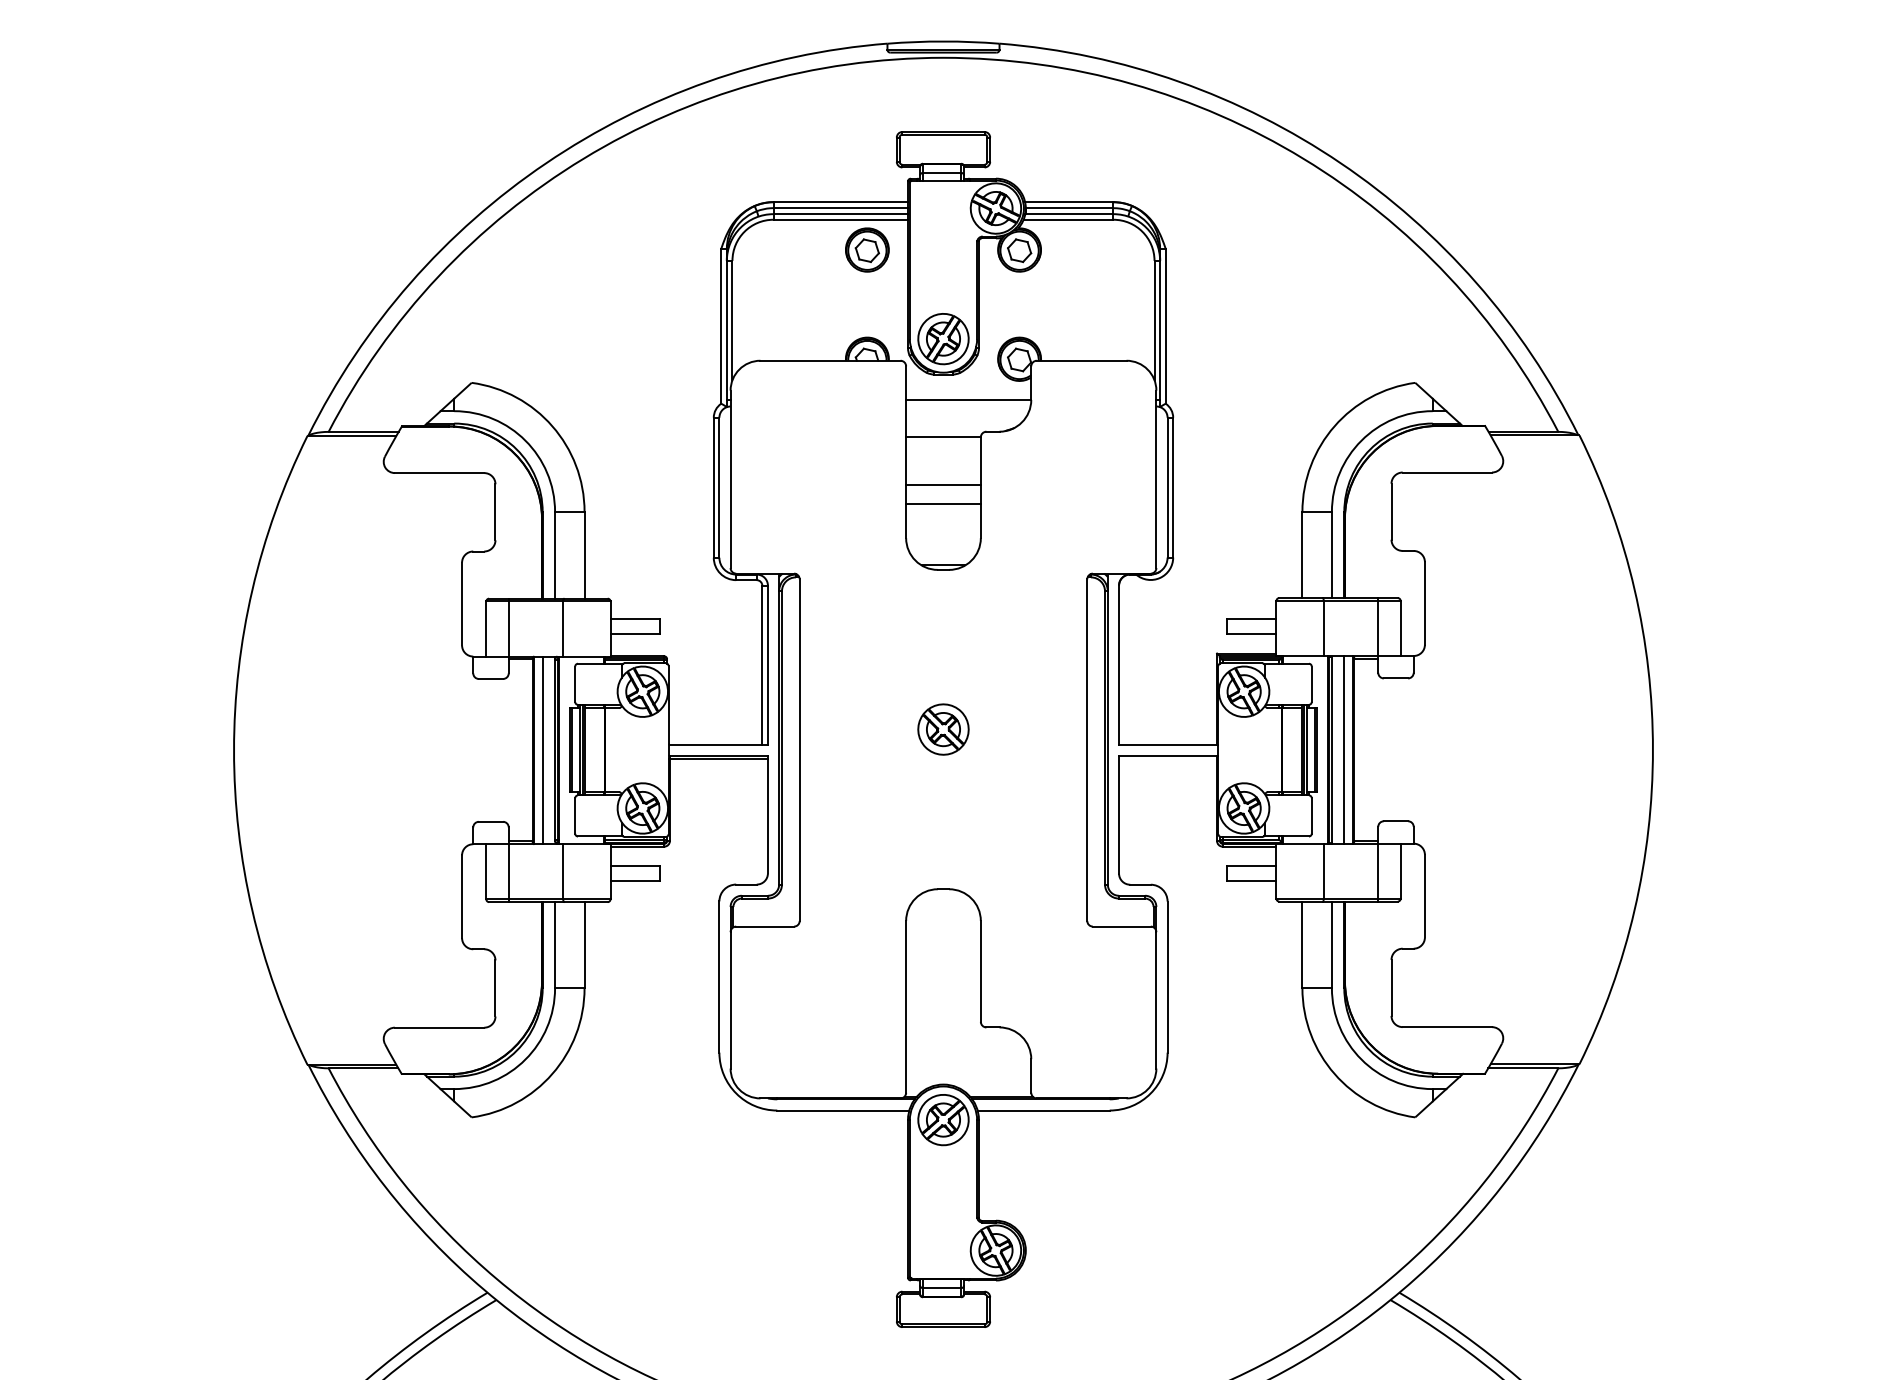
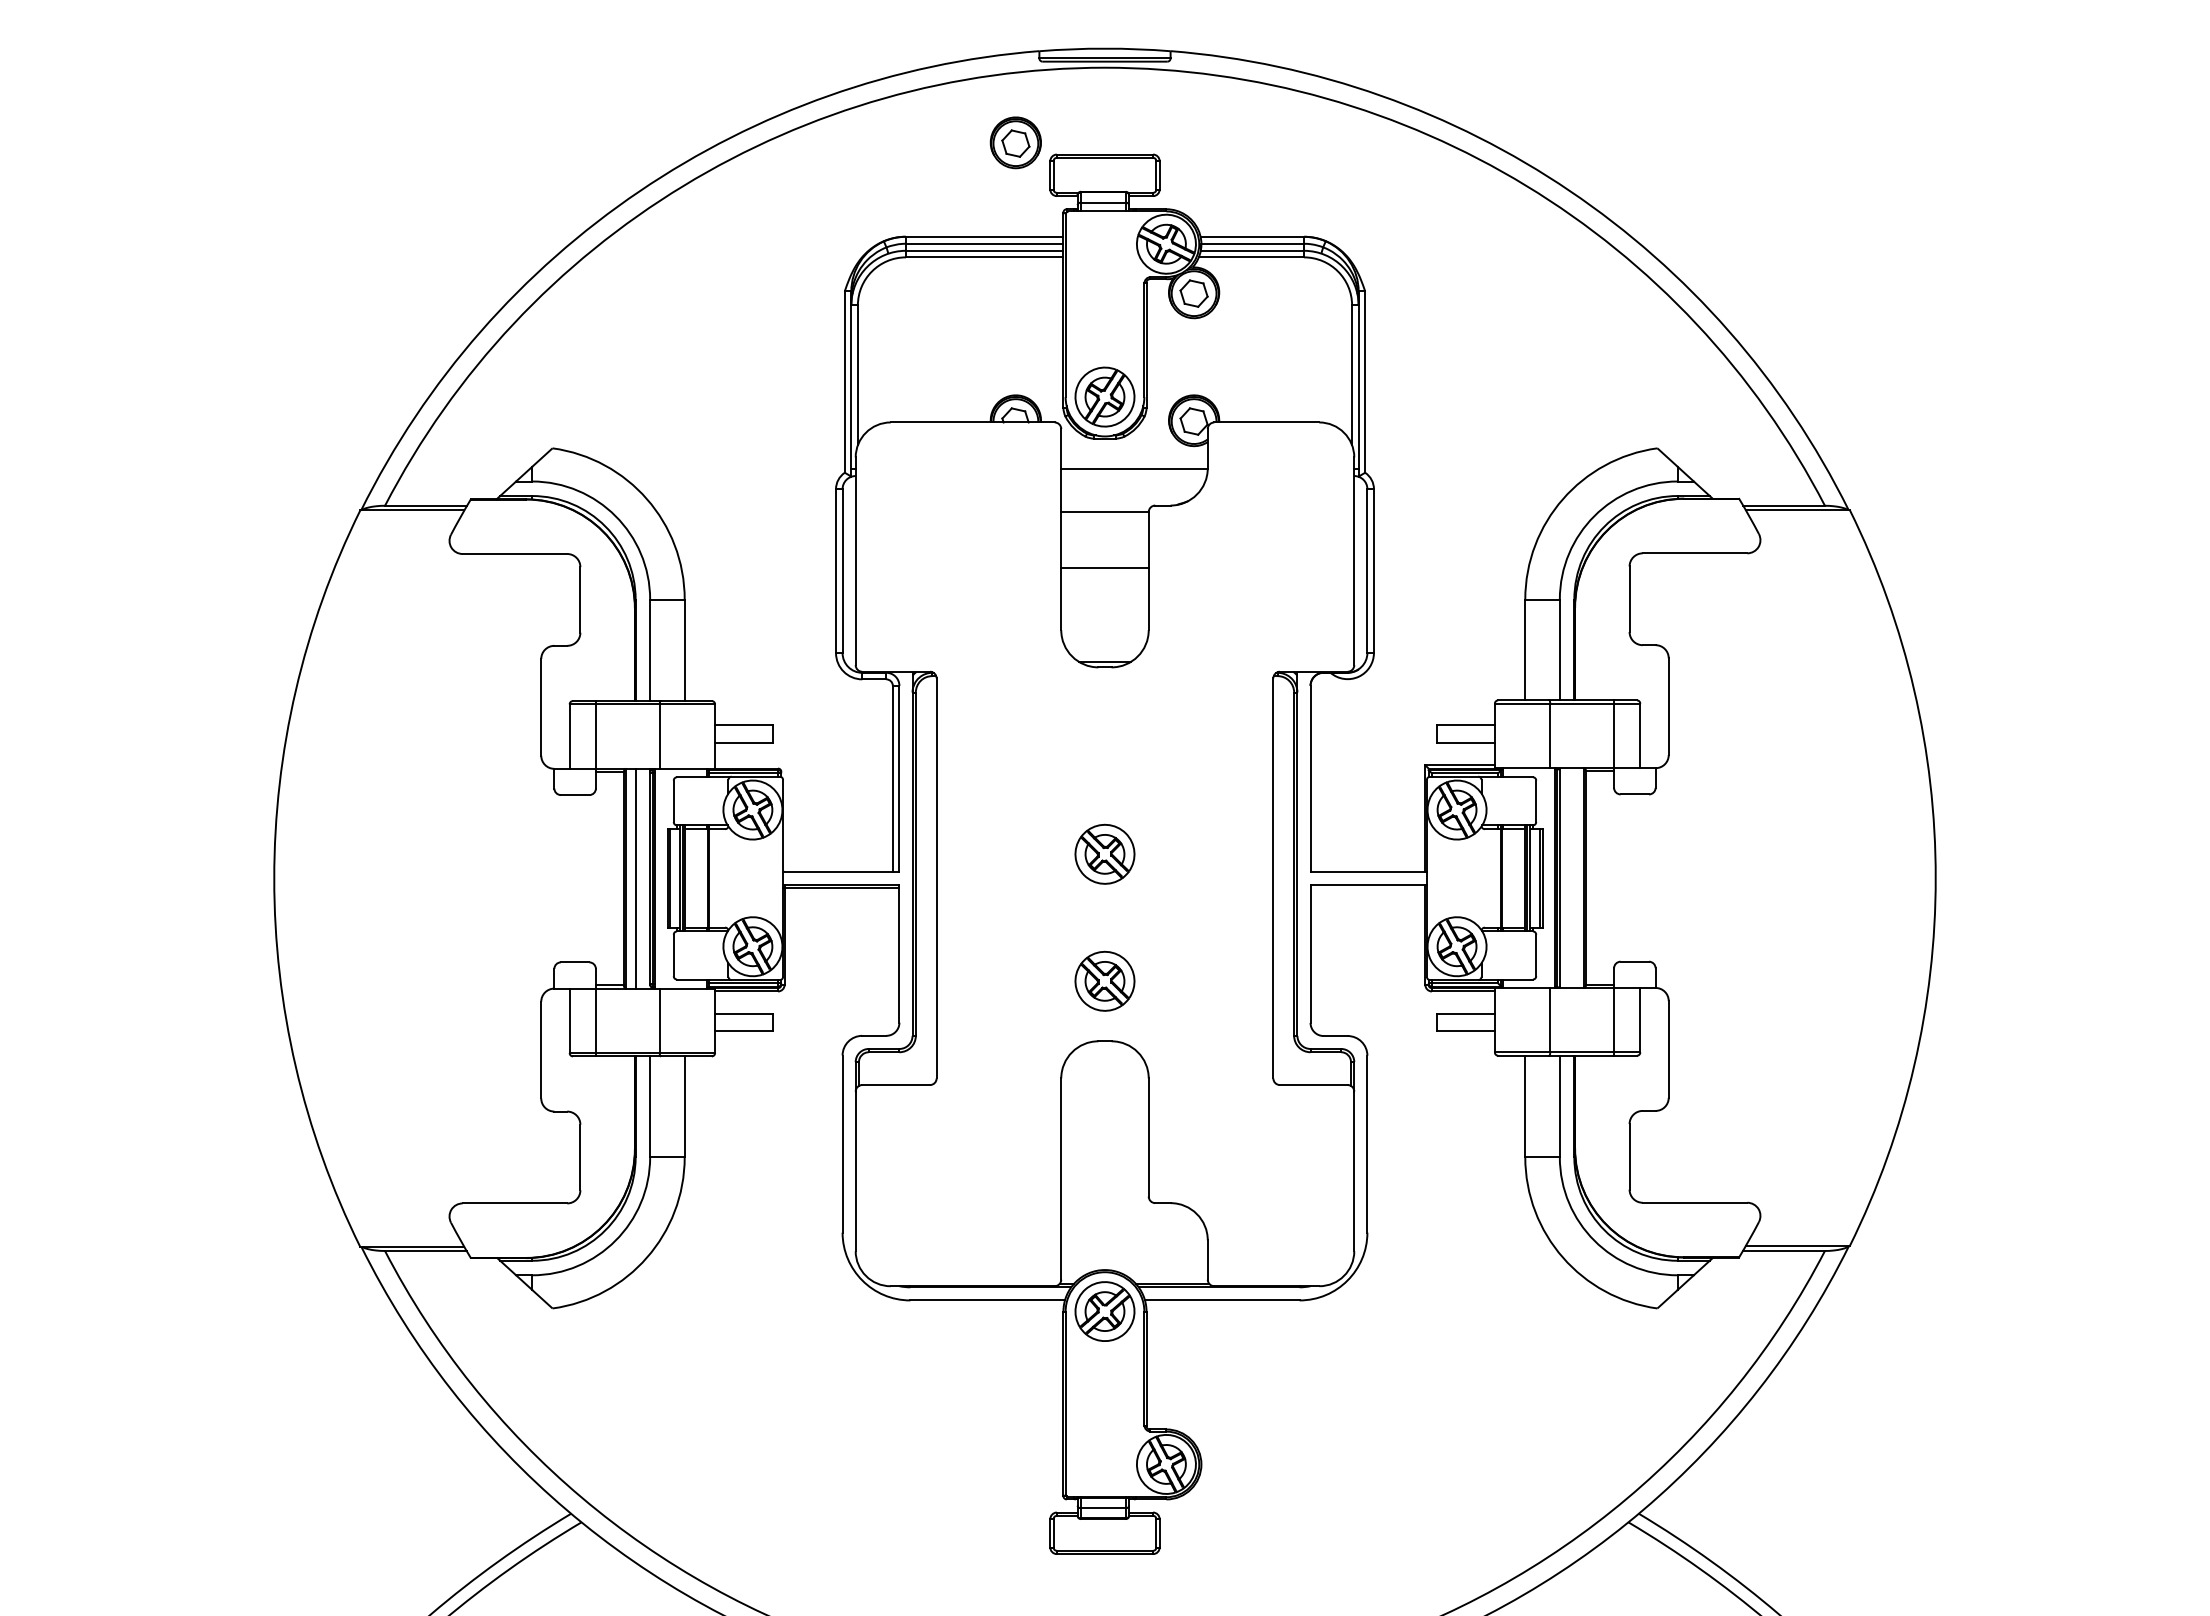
part: (867, 249) -> (1015, 142), moved
line: (943, 503) -> (1104, 589), removed
line: (1344, 749) -> (1574, 877), removed
part: (943, 837) -> (1104, 980), added

